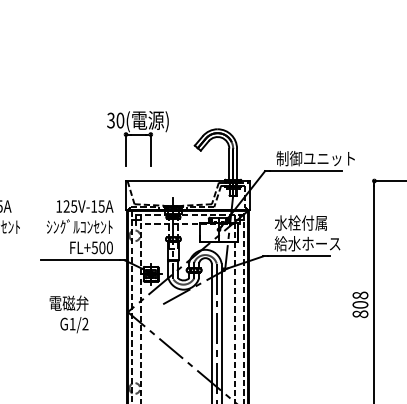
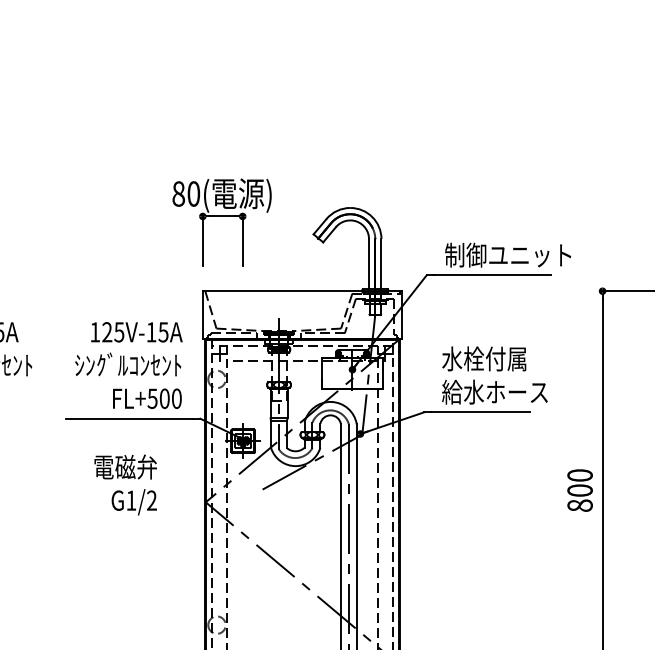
text: (110, 120) -> (177, 193), 30( -> 80(
text: (360, 295) -> (580, 475), 808 -> 800
text: (68, 314) -> (124, 485), moved

